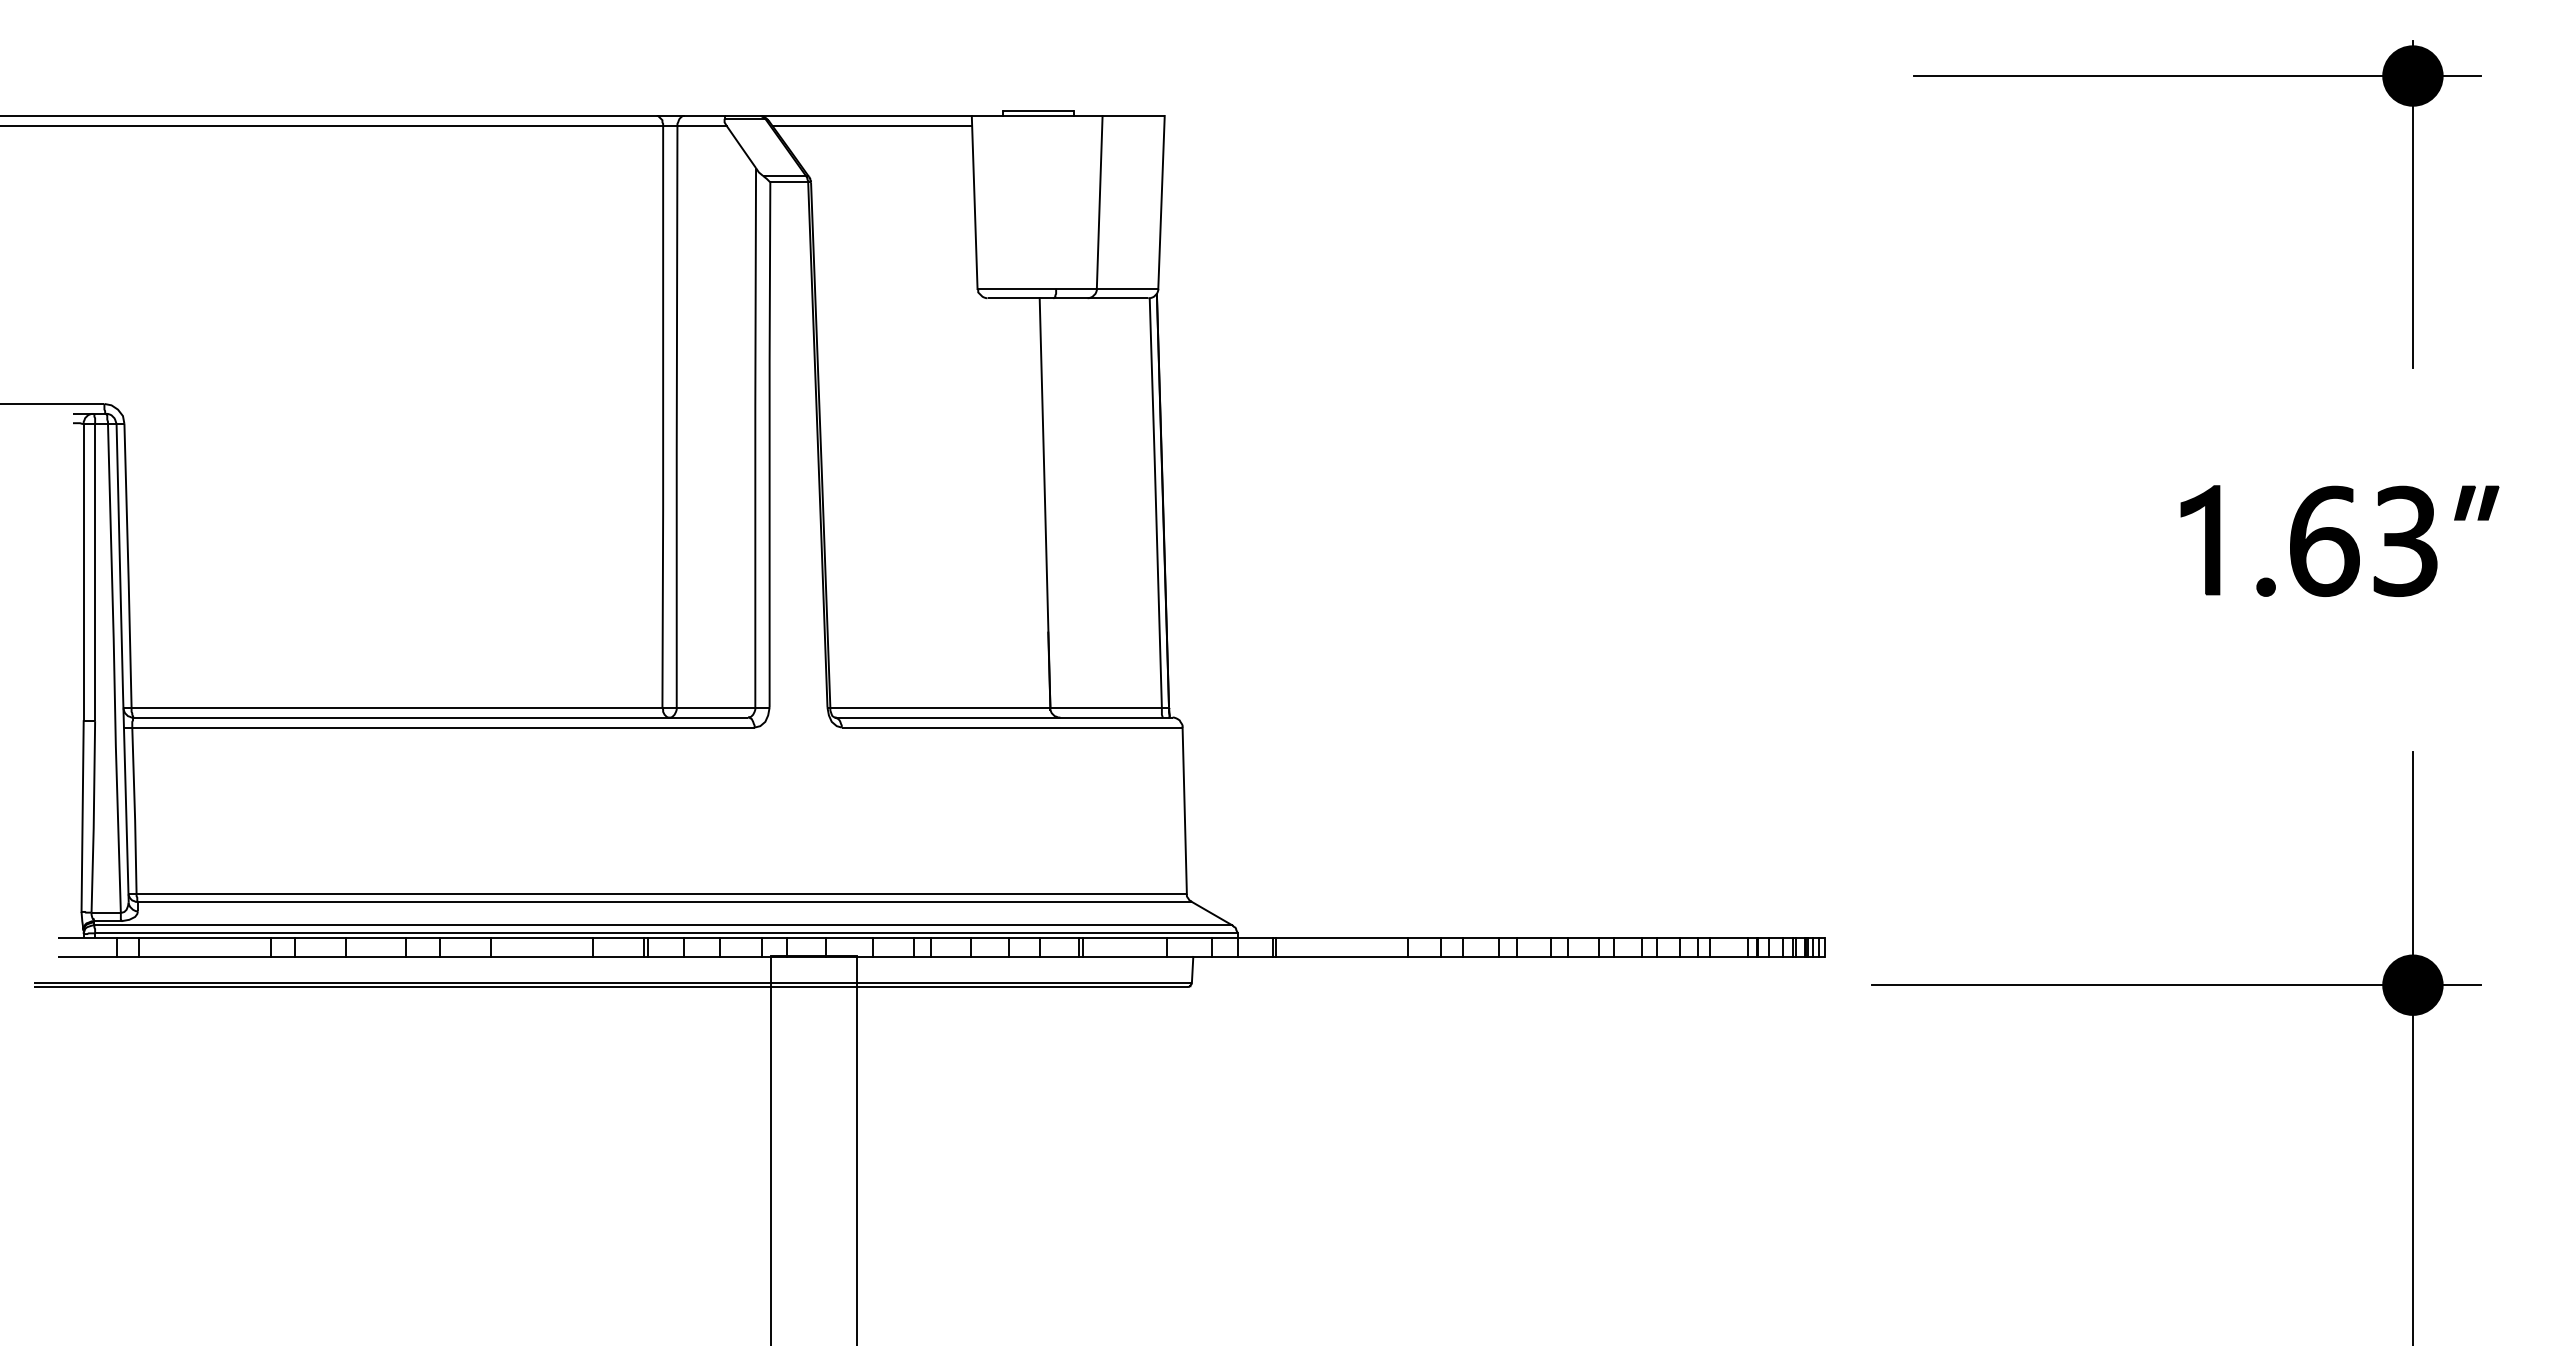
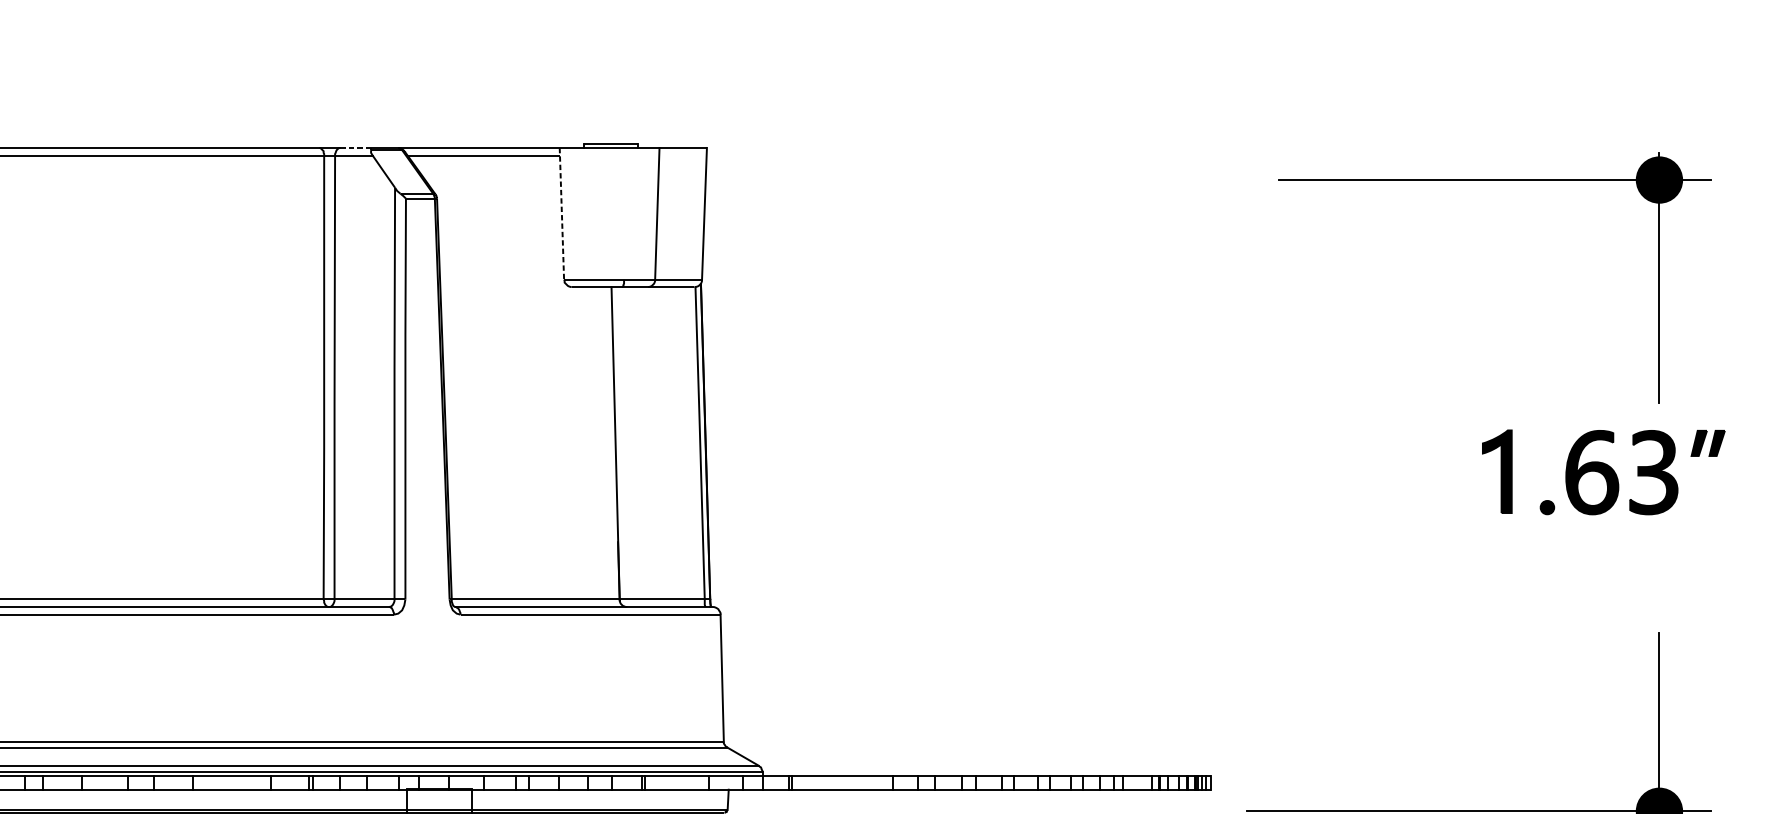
part: (2197, 76) -> (1495, 180), moved
line: (705, 115) -> (356, 147), solid -> dashed
line: (974, 202) -> (561, 213), solid -> dashed

